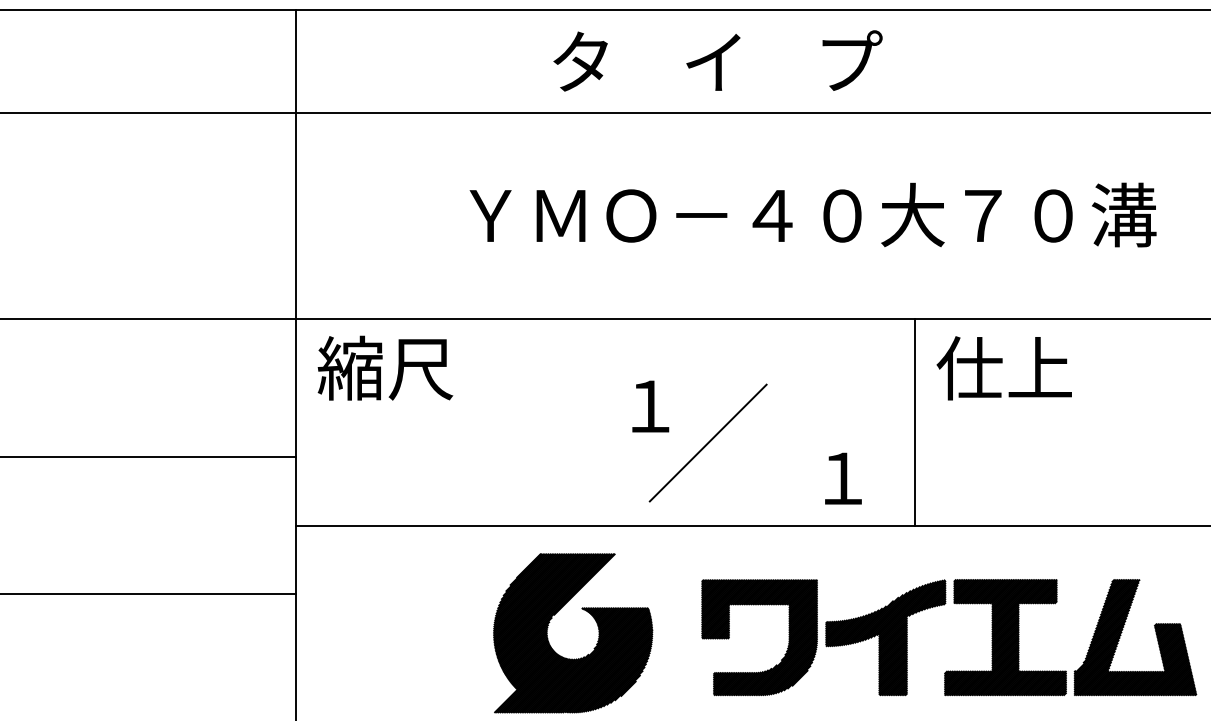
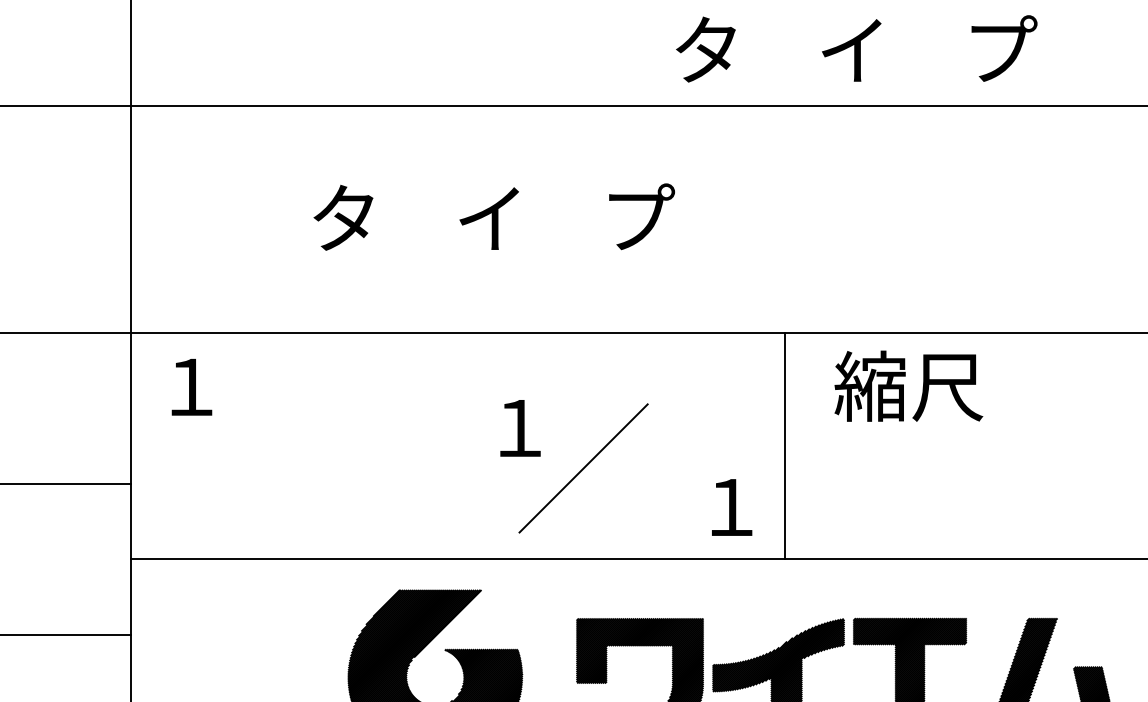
text: (717, 60) -> (856, 48), moved
text: (809, 214) -> (694, 217), ＹＭＯ－４０大７０溝 -> タ    イ    プ
text: (385, 367) -> (229, 385), 縮尺 -> １
text: (1004, 367) -> (908, 385), 仕上 -> 縮尺
line: (914, 422) -> (784, 445), moved

